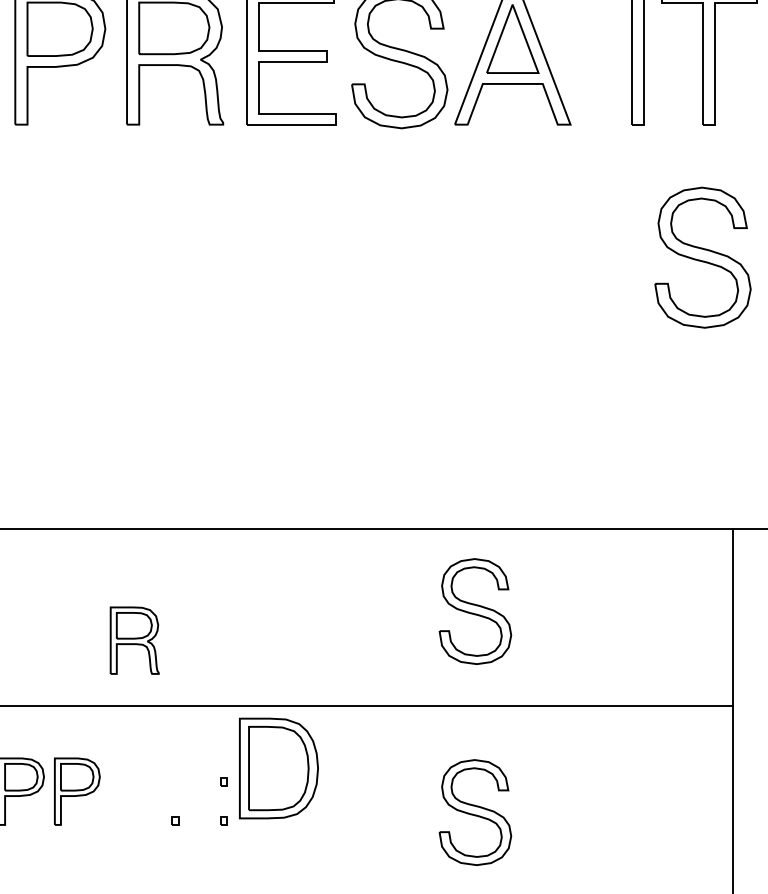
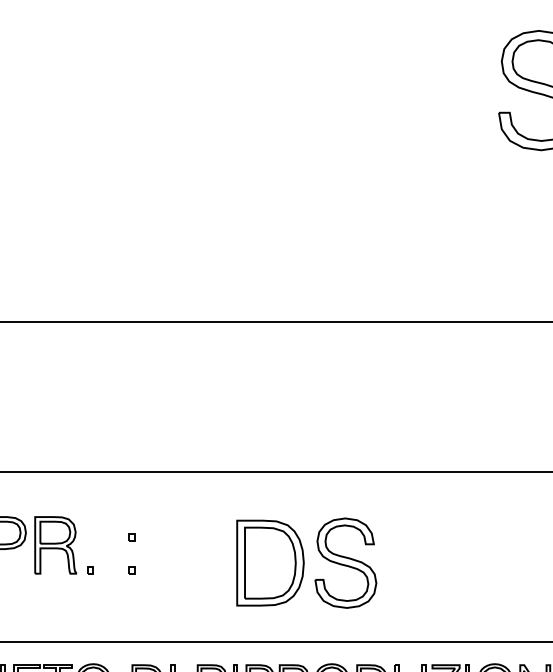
part: (475, 611) -> (345, 391), removed
part: (134, 640) -> (55, 545), moved
part: (278, 768) -> (270, 563), moved

